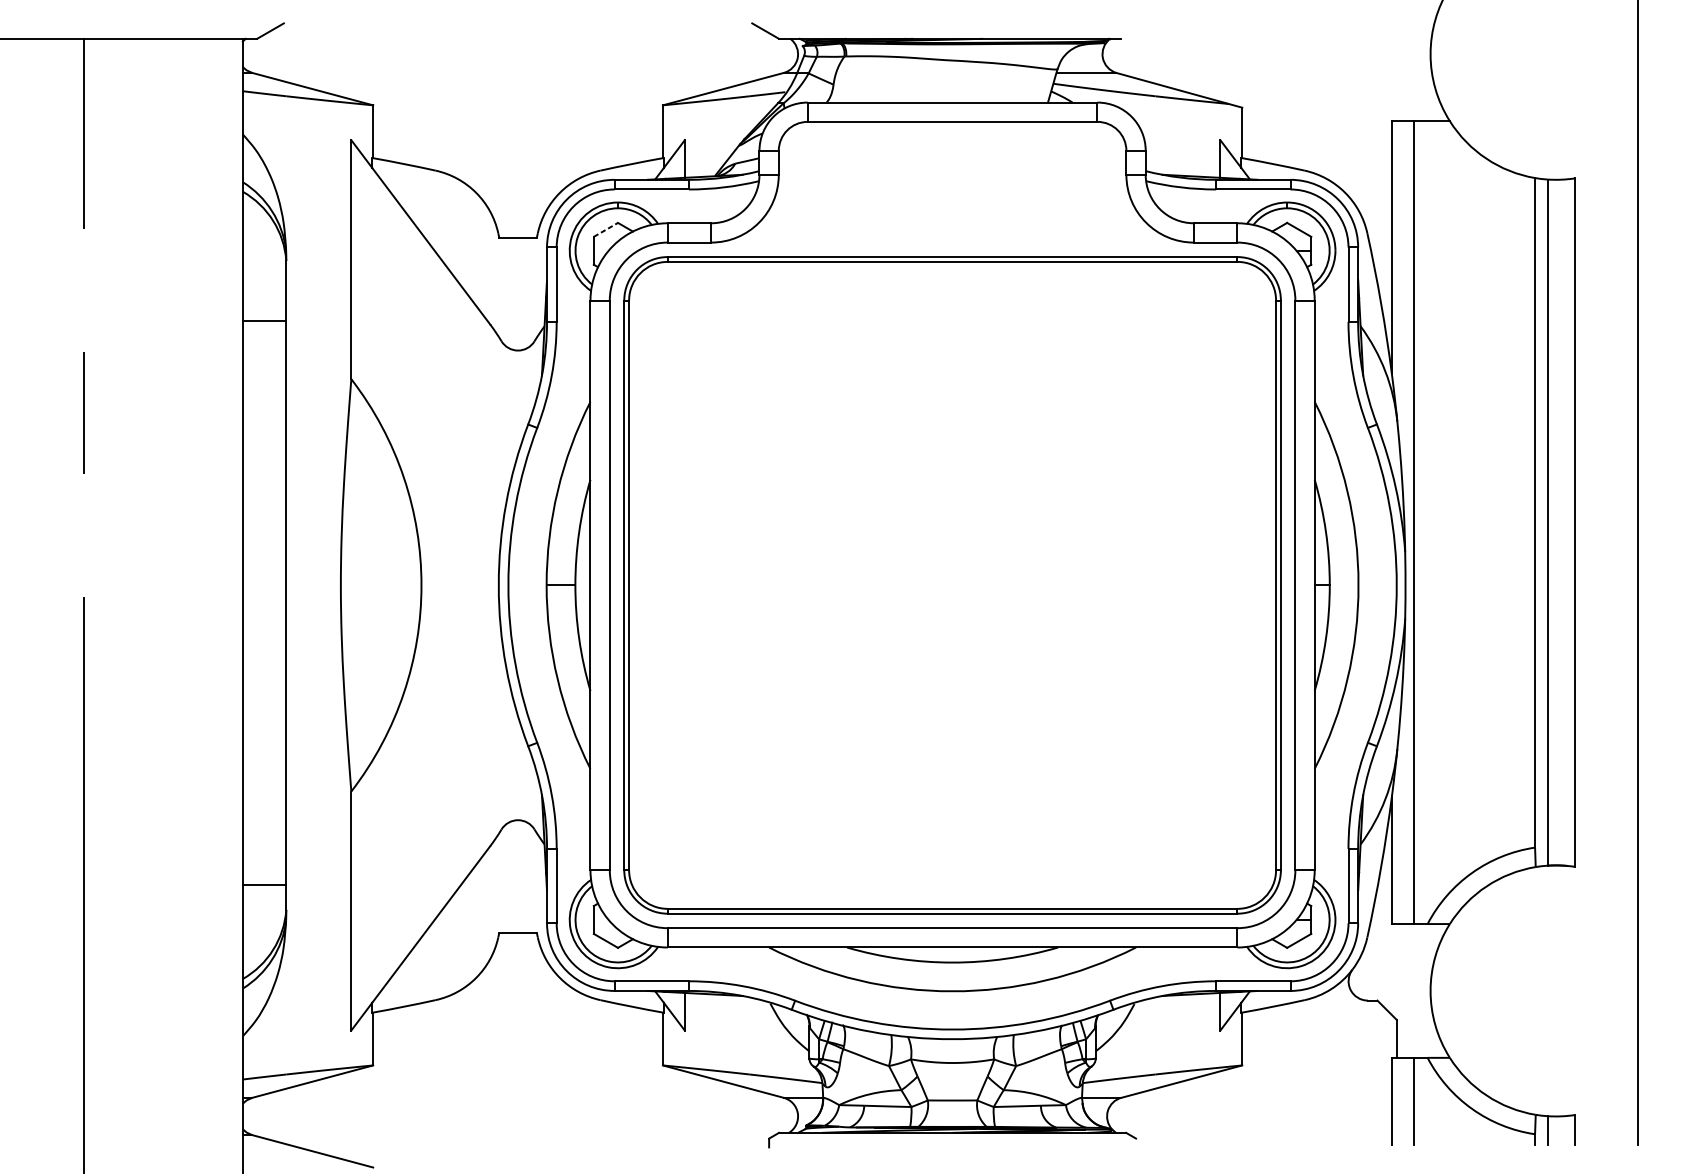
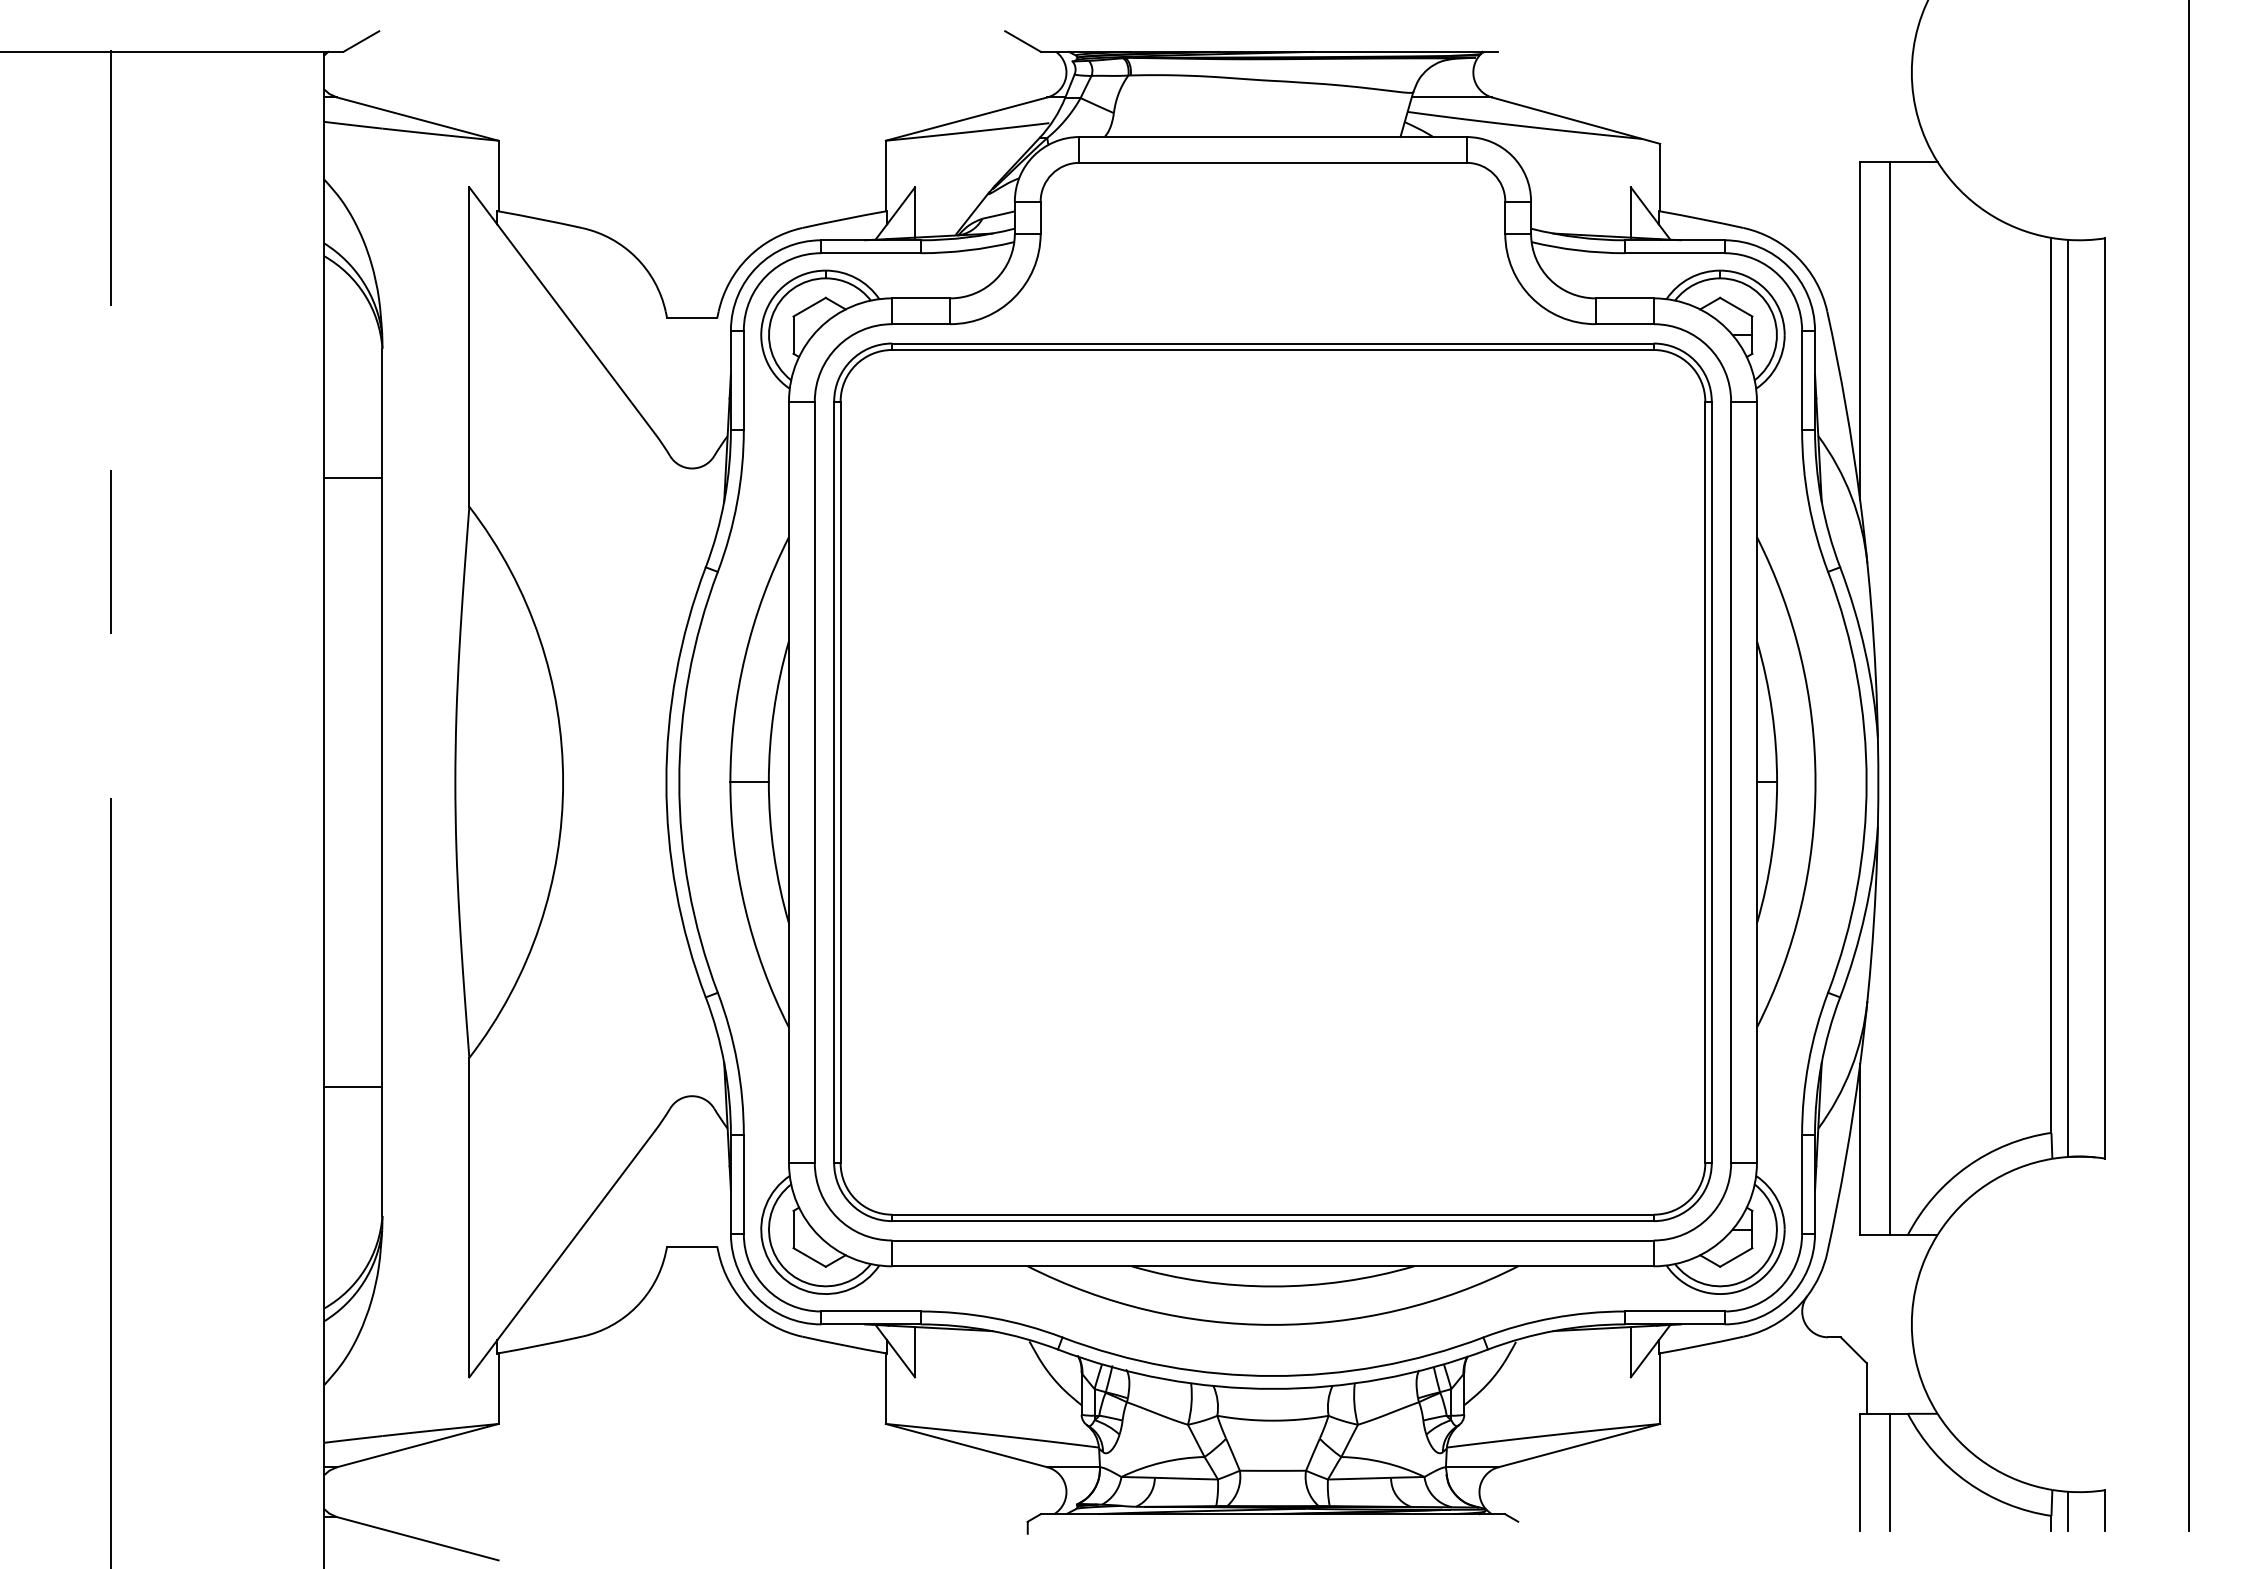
line: (605, 230) -> (809, 307), dashed -> solid
line: (264, 321) -> (353, 478), moved
line: (264, 884) -> (353, 1086), moved

